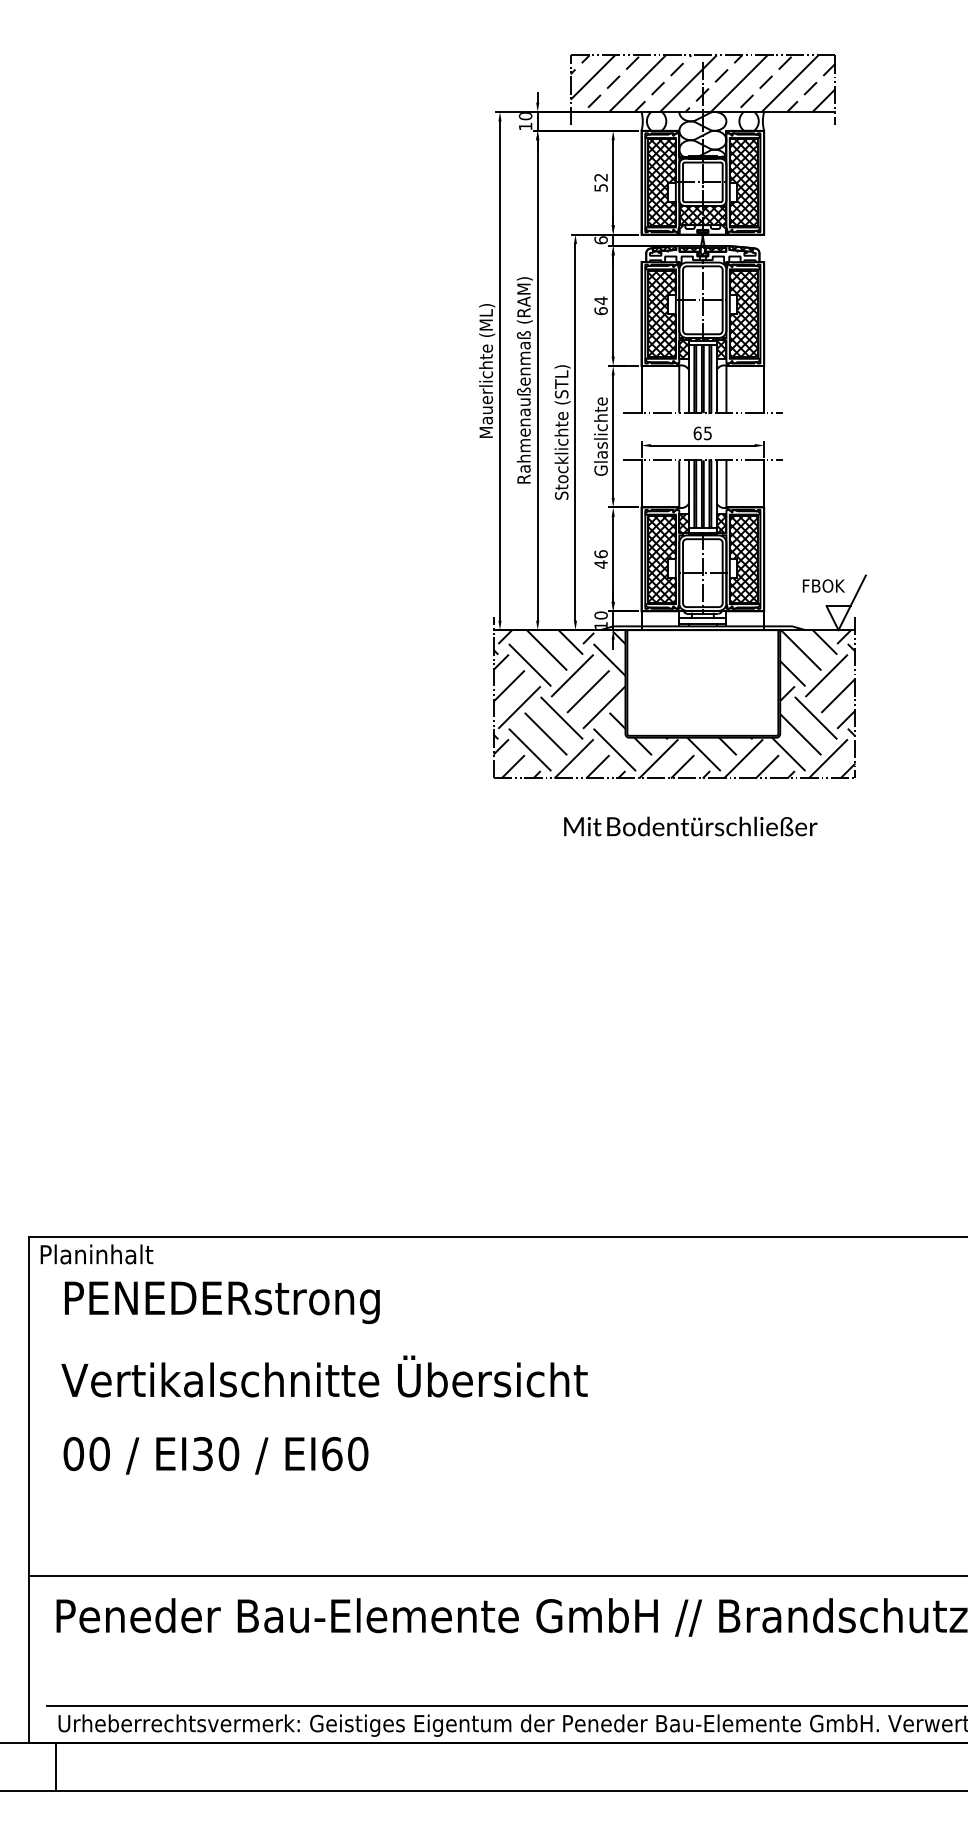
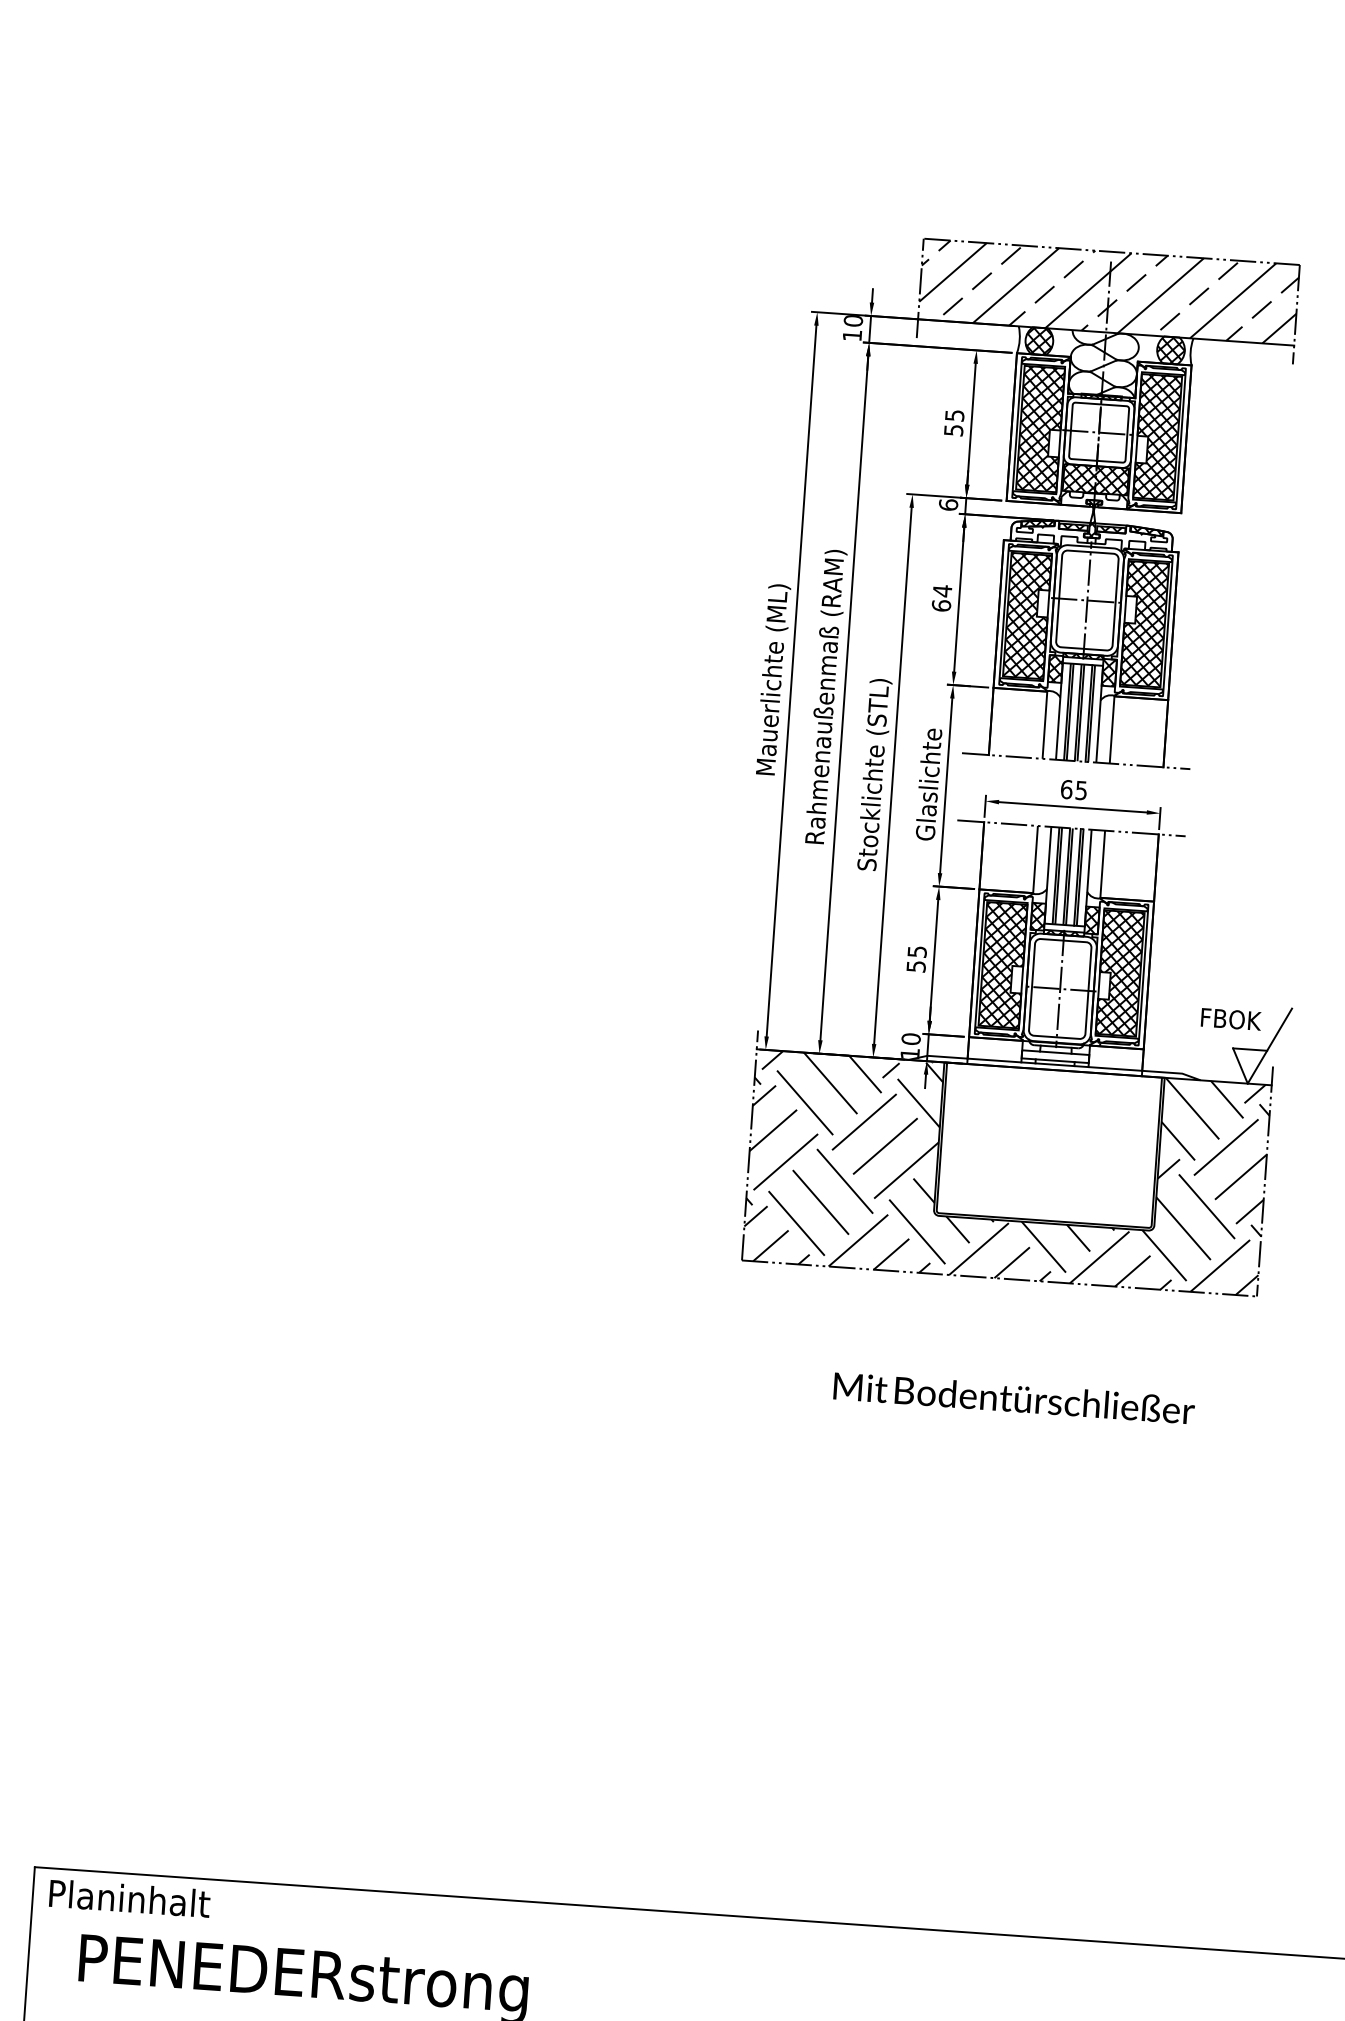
hatch: (656, 120) -> (1039, 339), added
hatch: (748, 120) -> (1170, 349), added
text: (600, 177) -> (953, 415), 52 -> 55
text: (600, 559) -> (915, 959), 46 -> 55
text: (690, 826) -> (1013, 1398), moved

